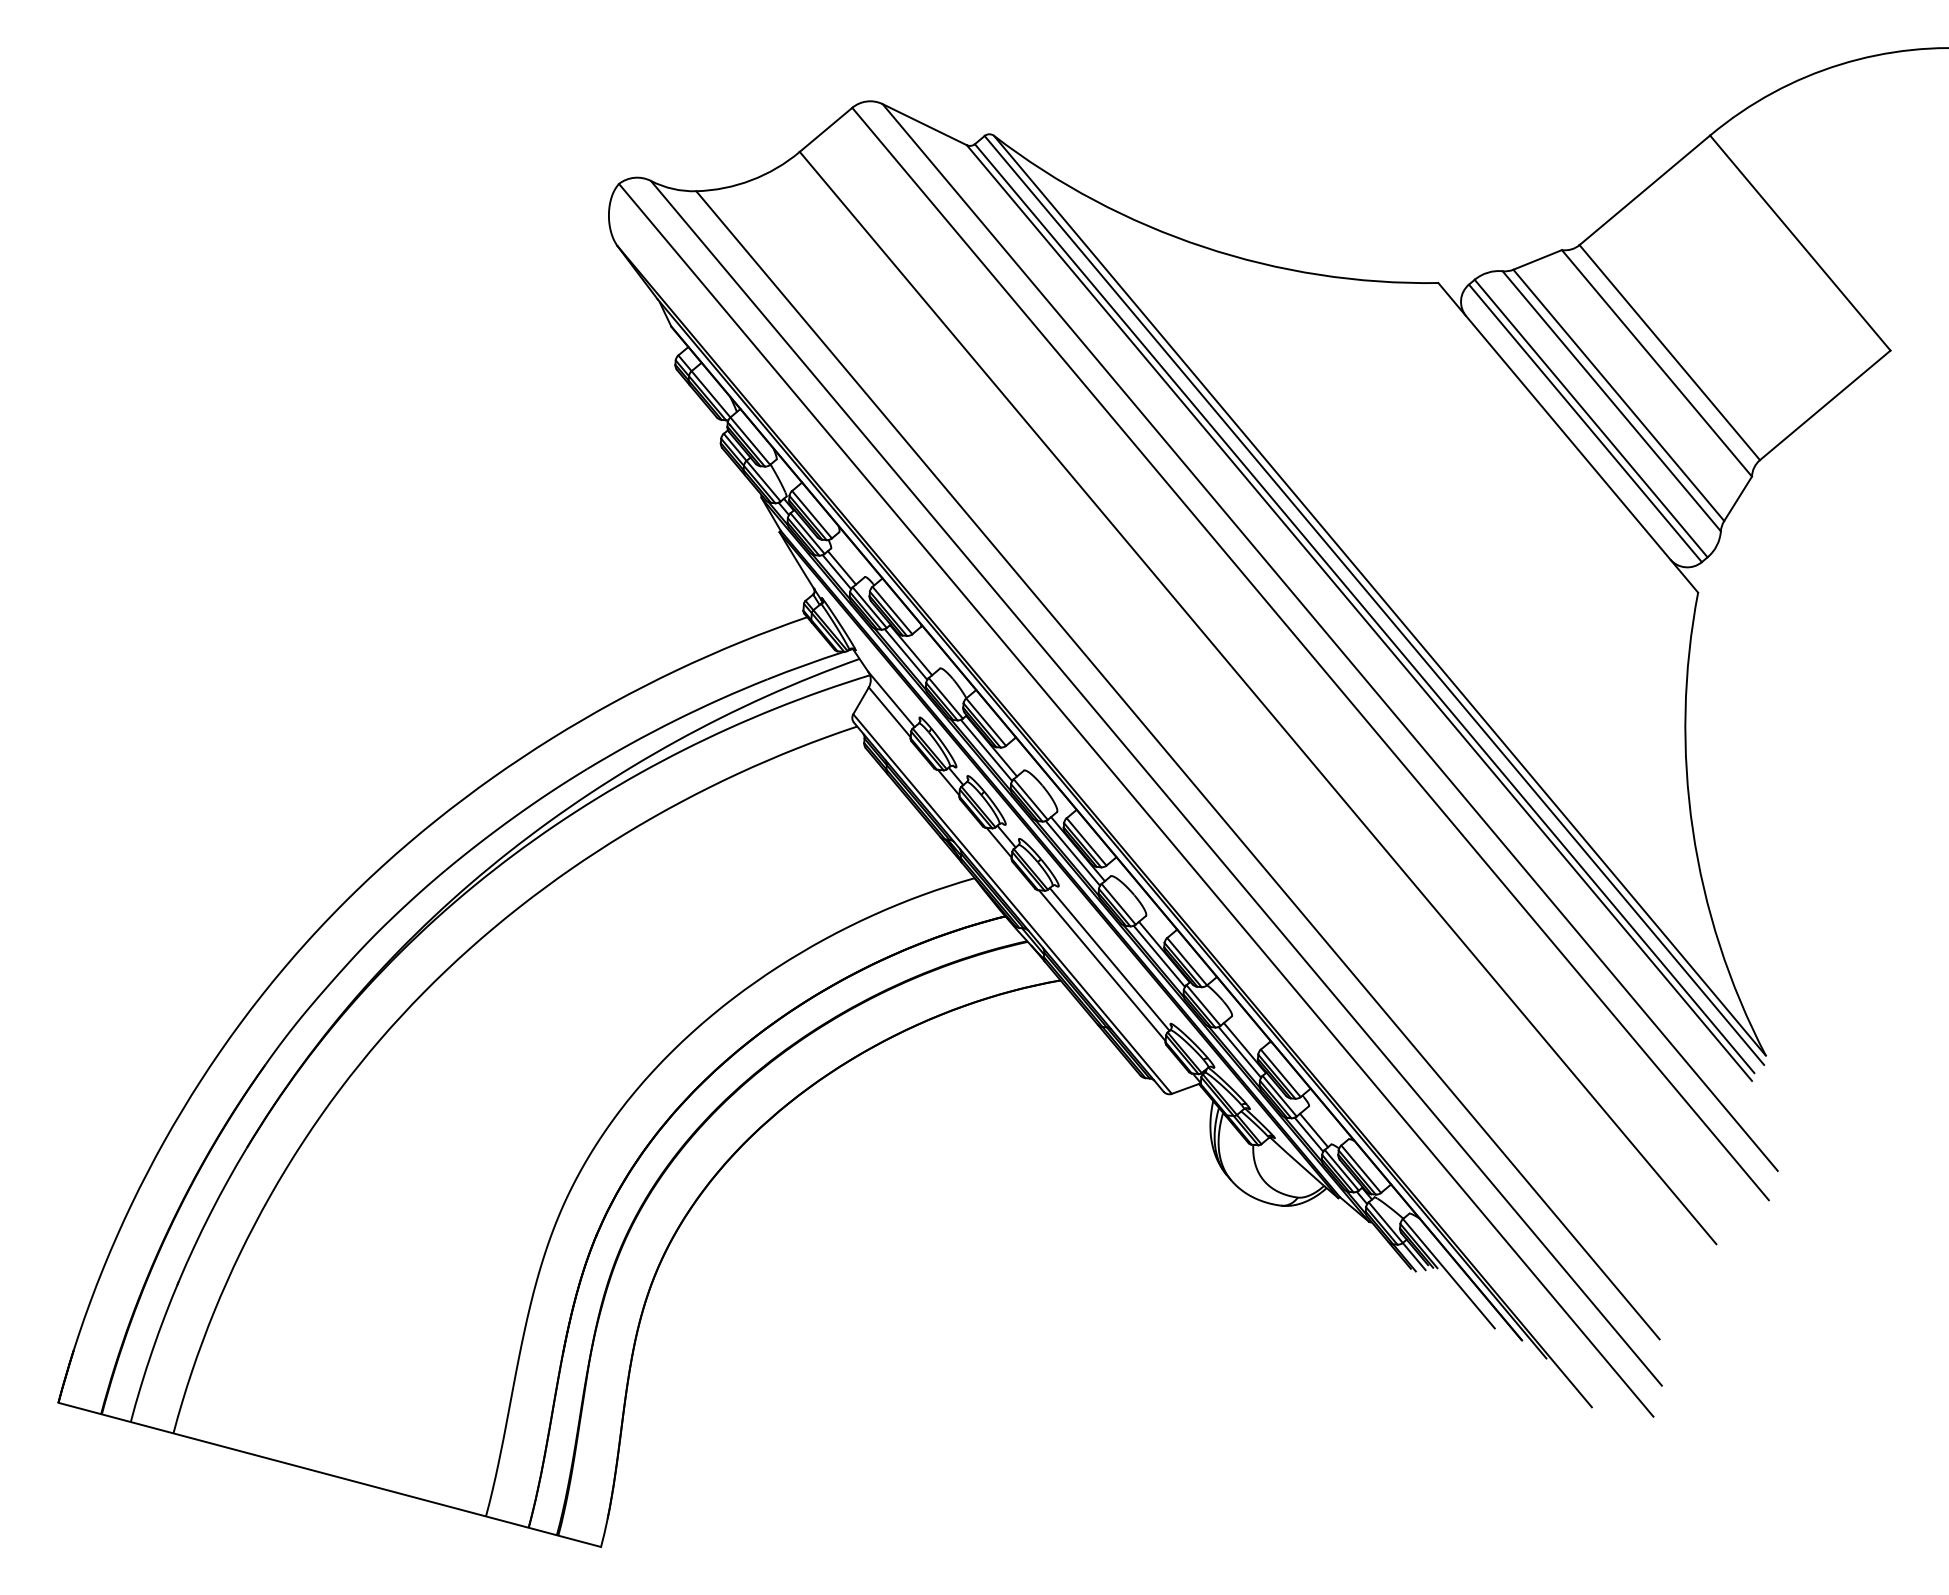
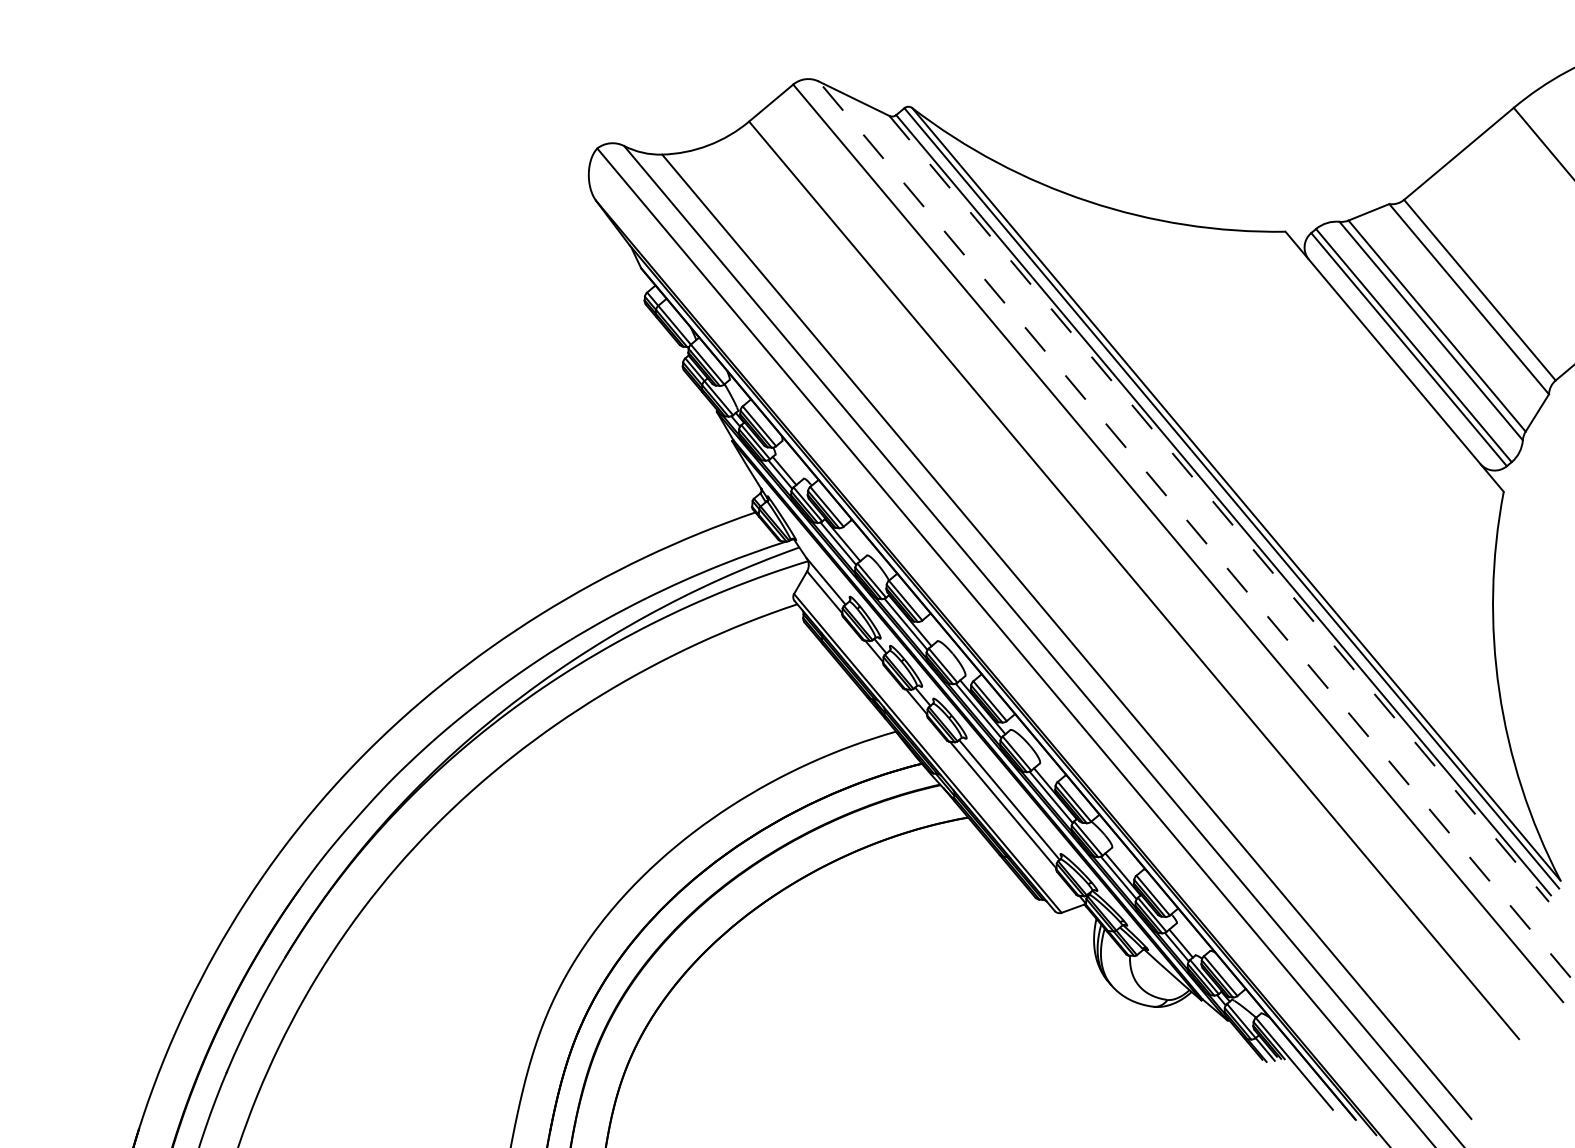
line: (1359, 613) -> (1219, 509), solid -> dashed
line: (1329, 637) -> (1194, 529), solid -> dashed

